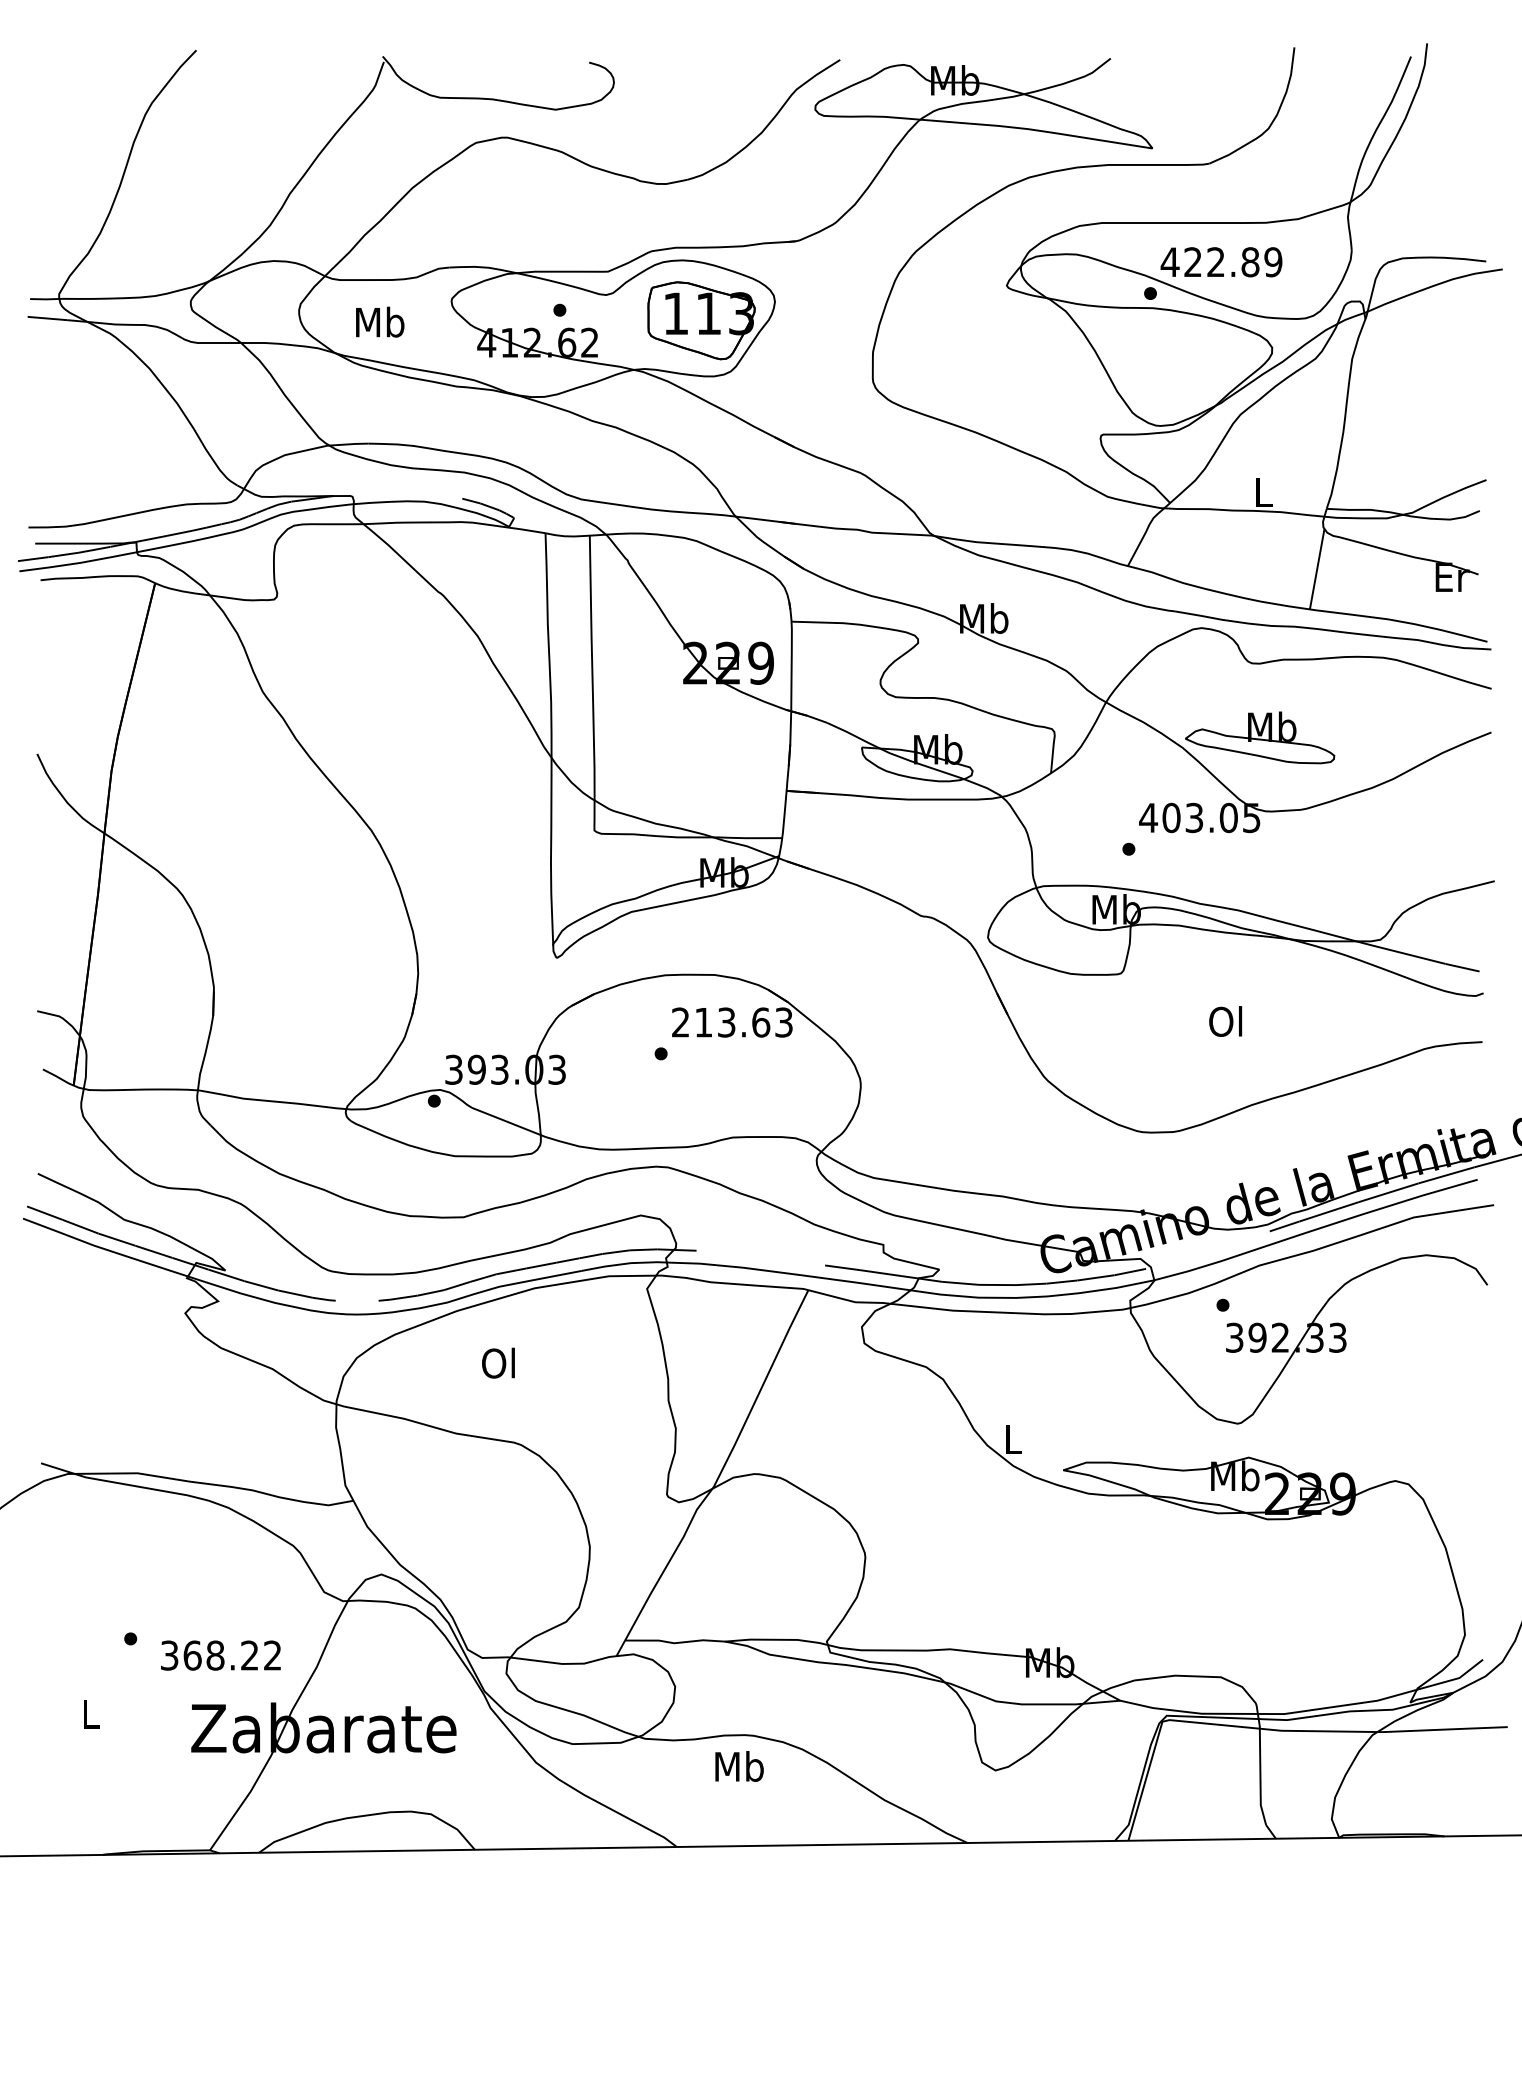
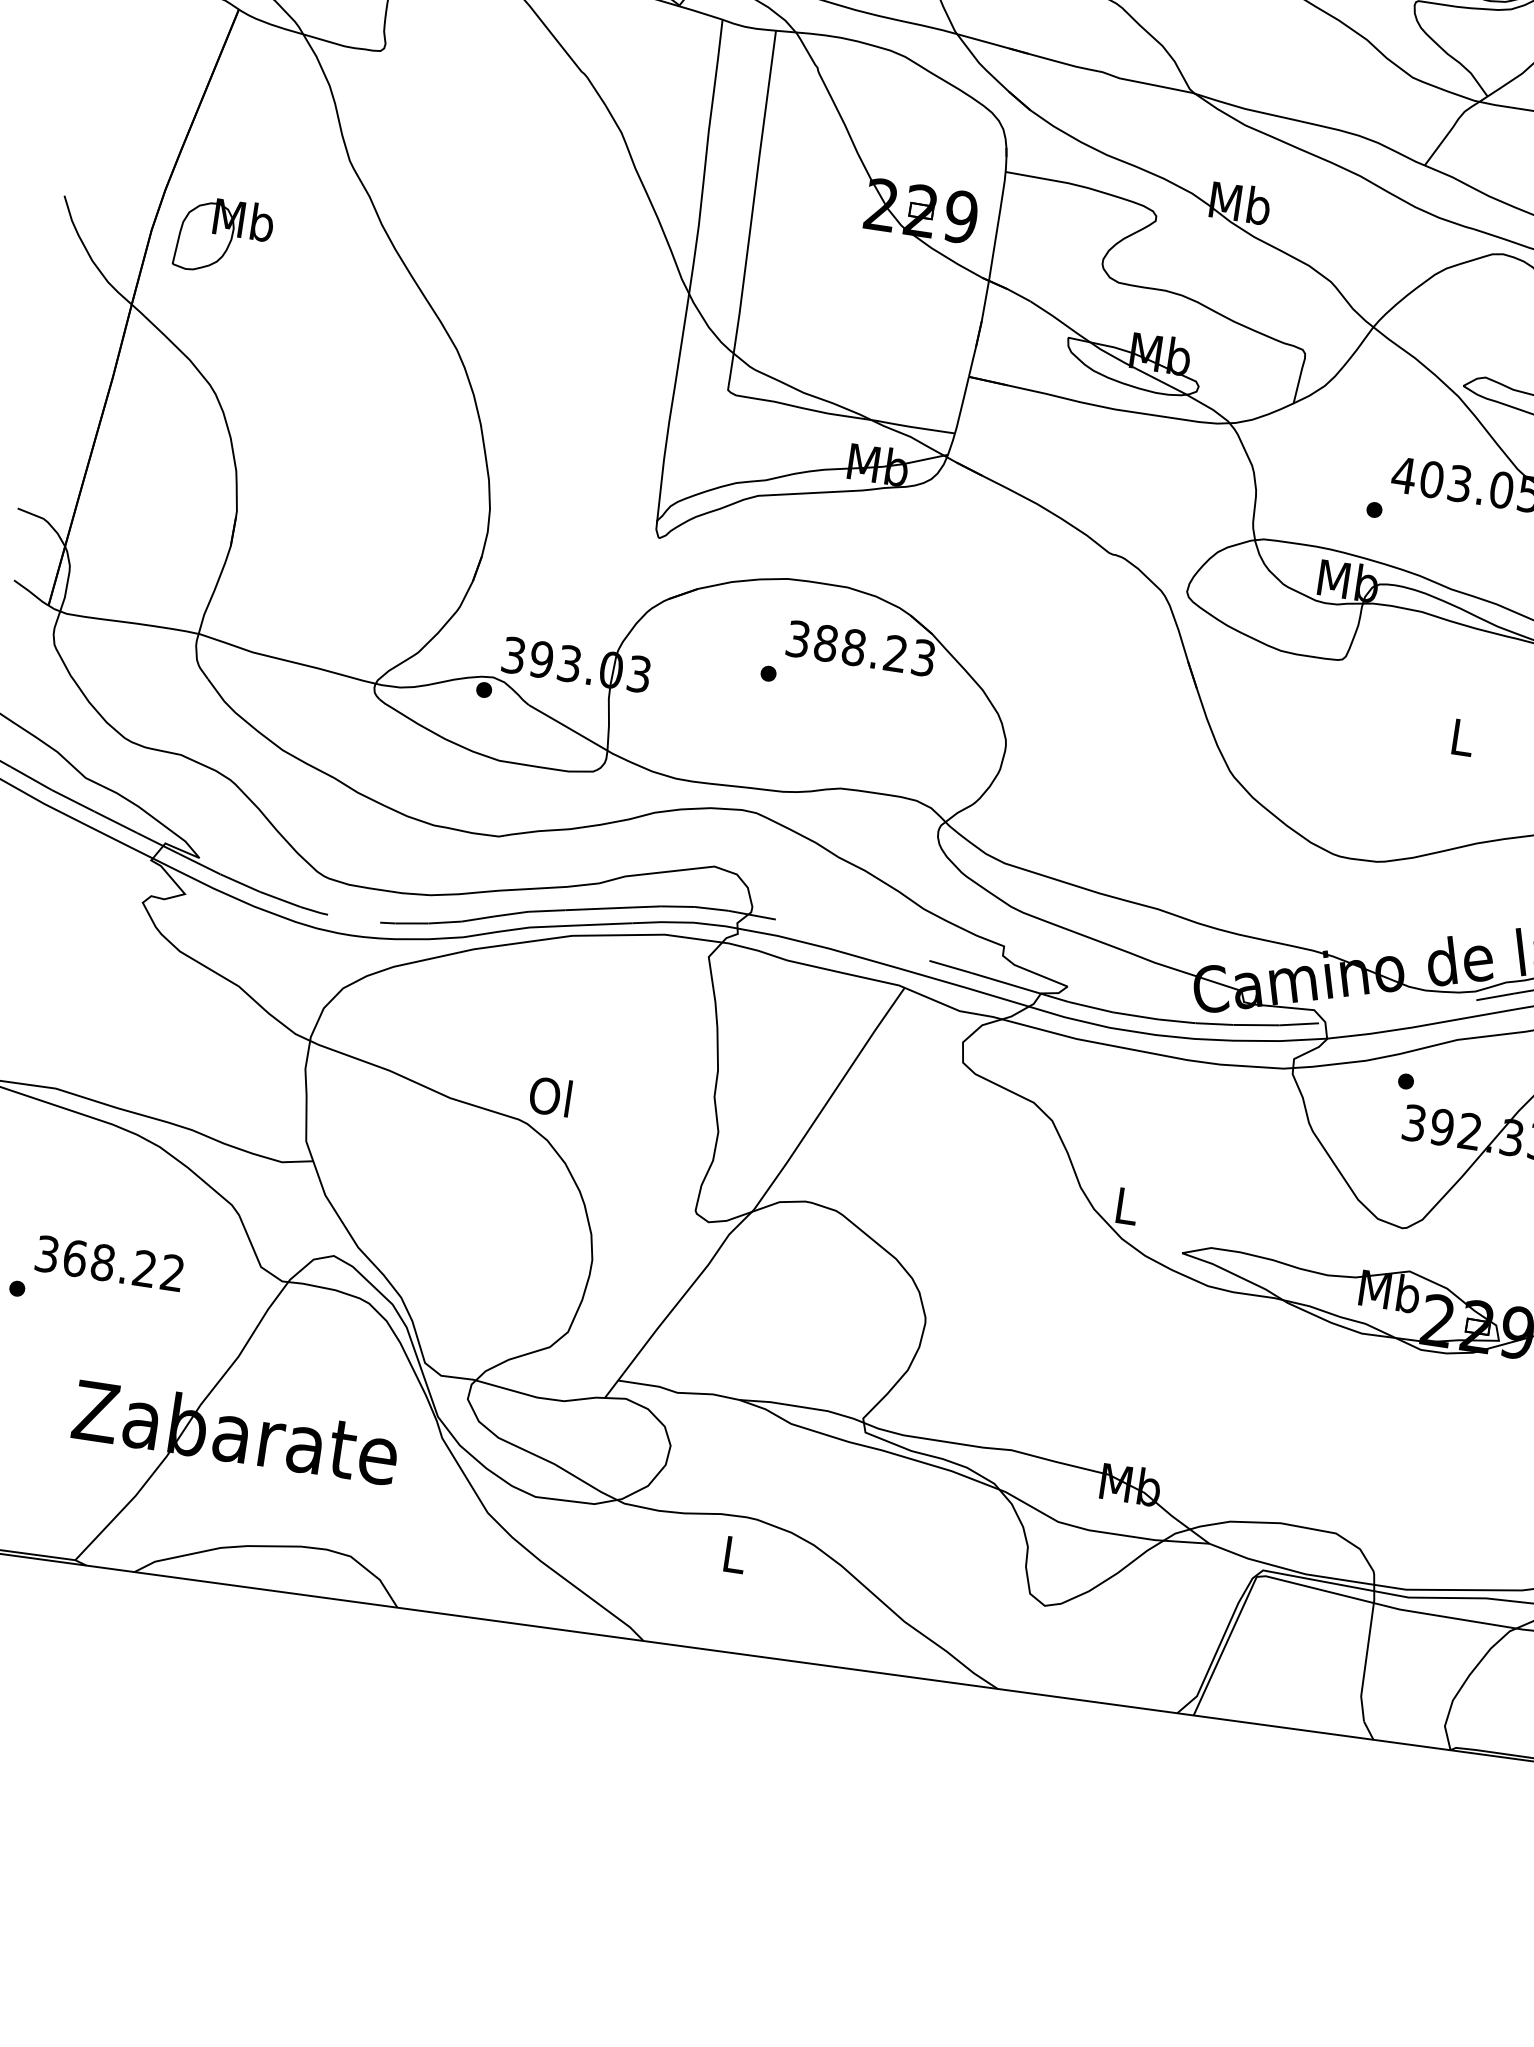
part: (169, 767) -> (222, 236), added
text: (1225, 1021) -> (1460, 736), Ol -> L
text: (721, 1022) -> (847, 646), 213.63 -> 388.23
text: (498, 1362) -> (550, 1095), moved
text: (220, 1655) -> (109, 1263), moved
text: (739, 1766) -> (734, 1554), Mb -> L

